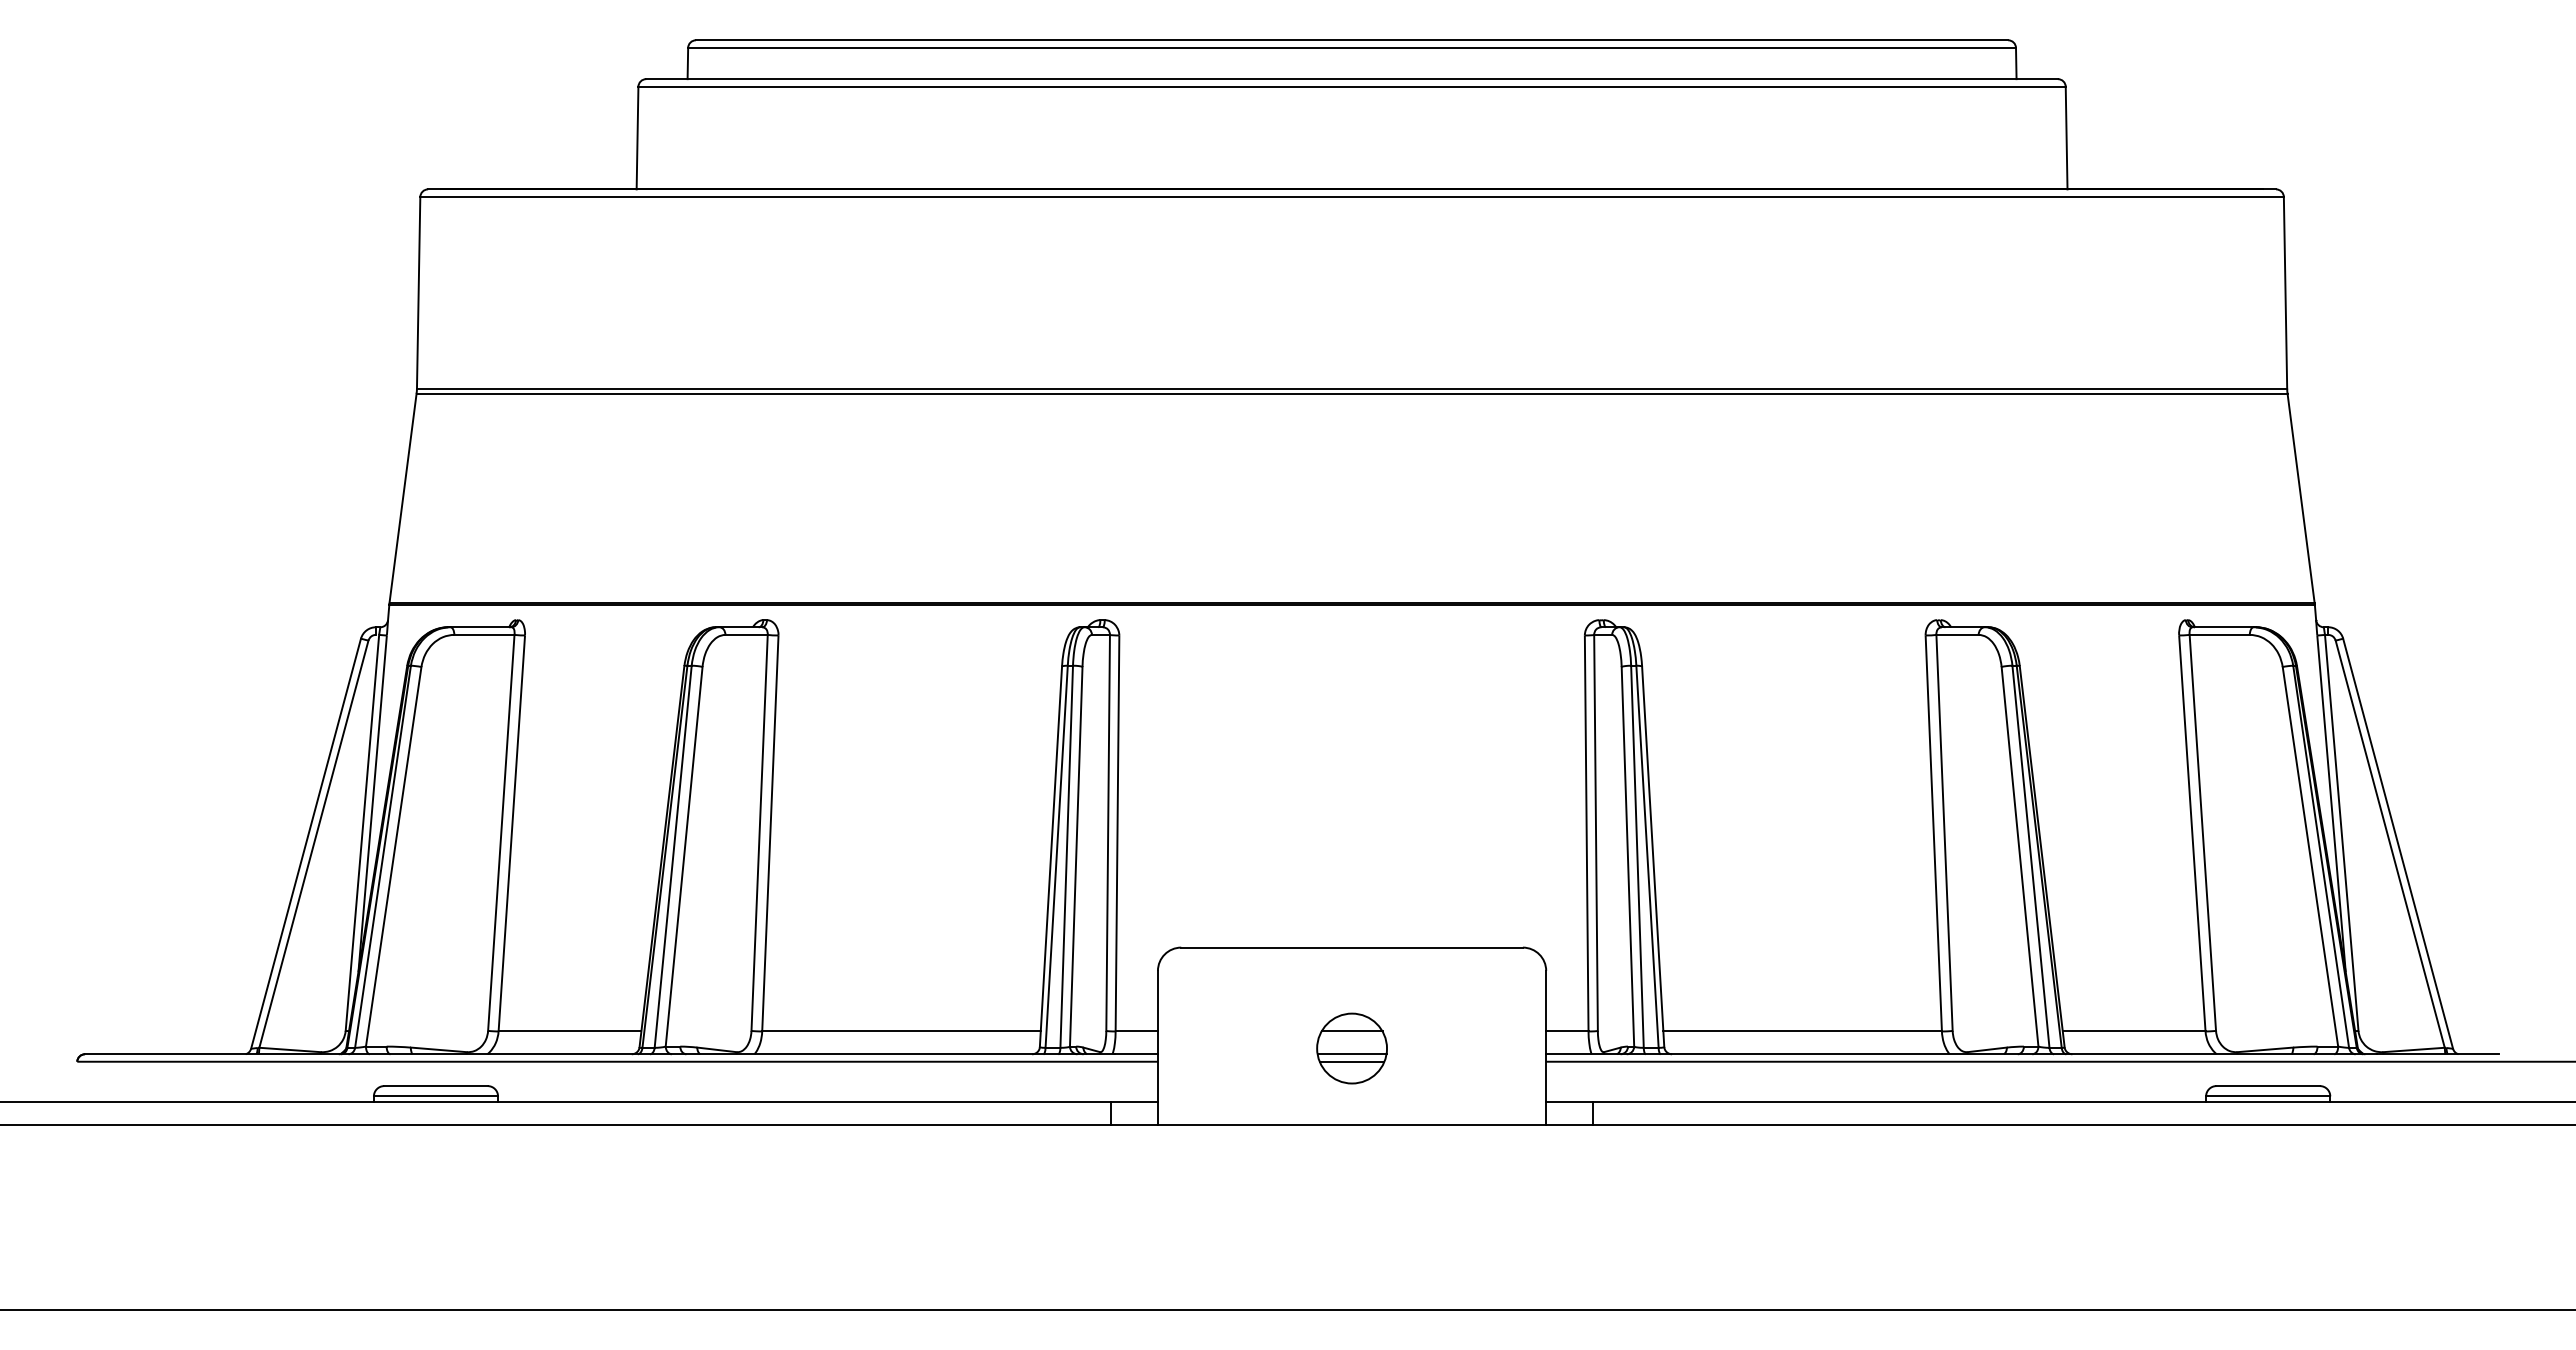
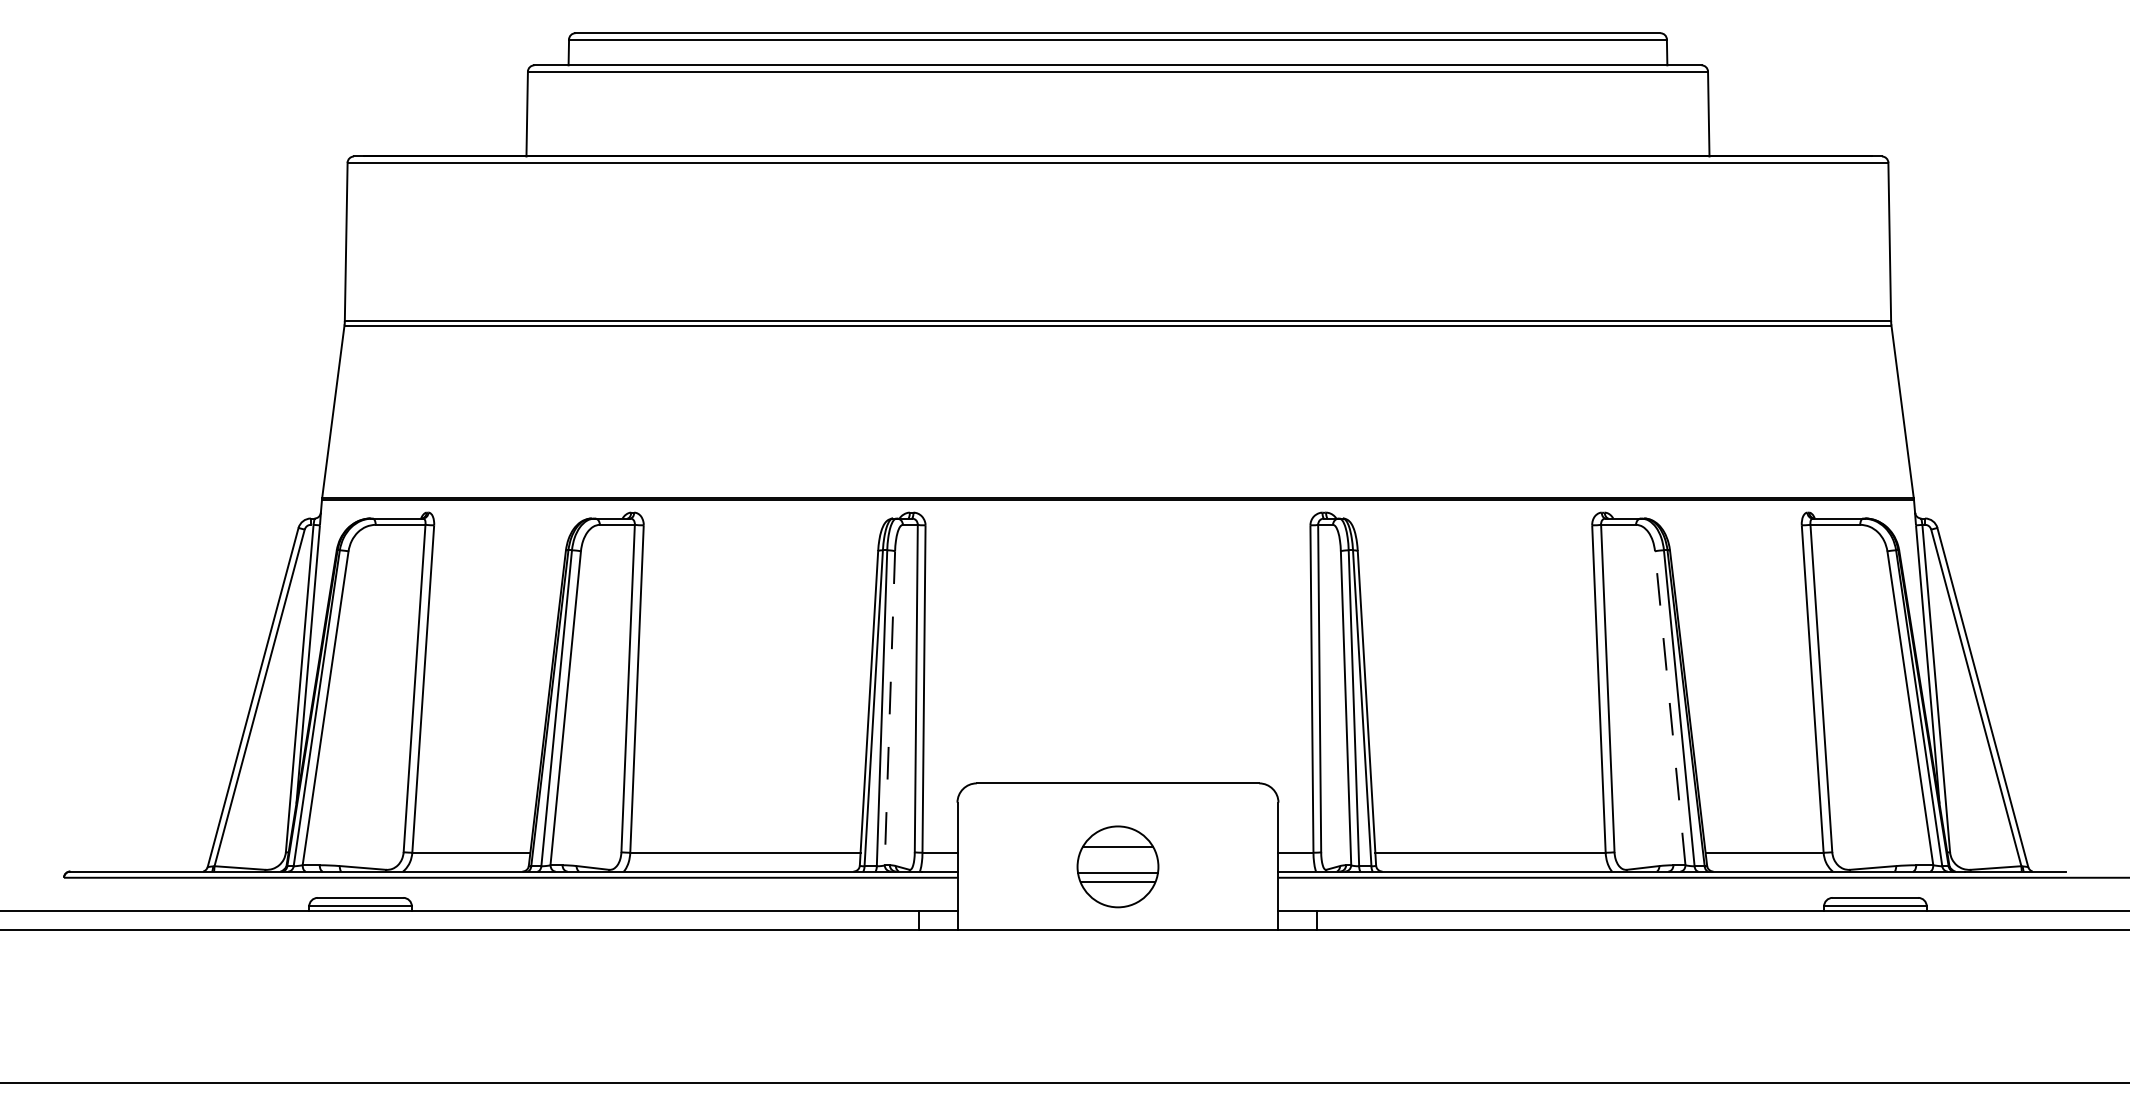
line: (1076, 856) -> (890, 708), solid -> dashed
line: (2020, 856) -> (1670, 708), solid -> dashed
part: (1351, 1048) -> (1117, 866), size x1.4

